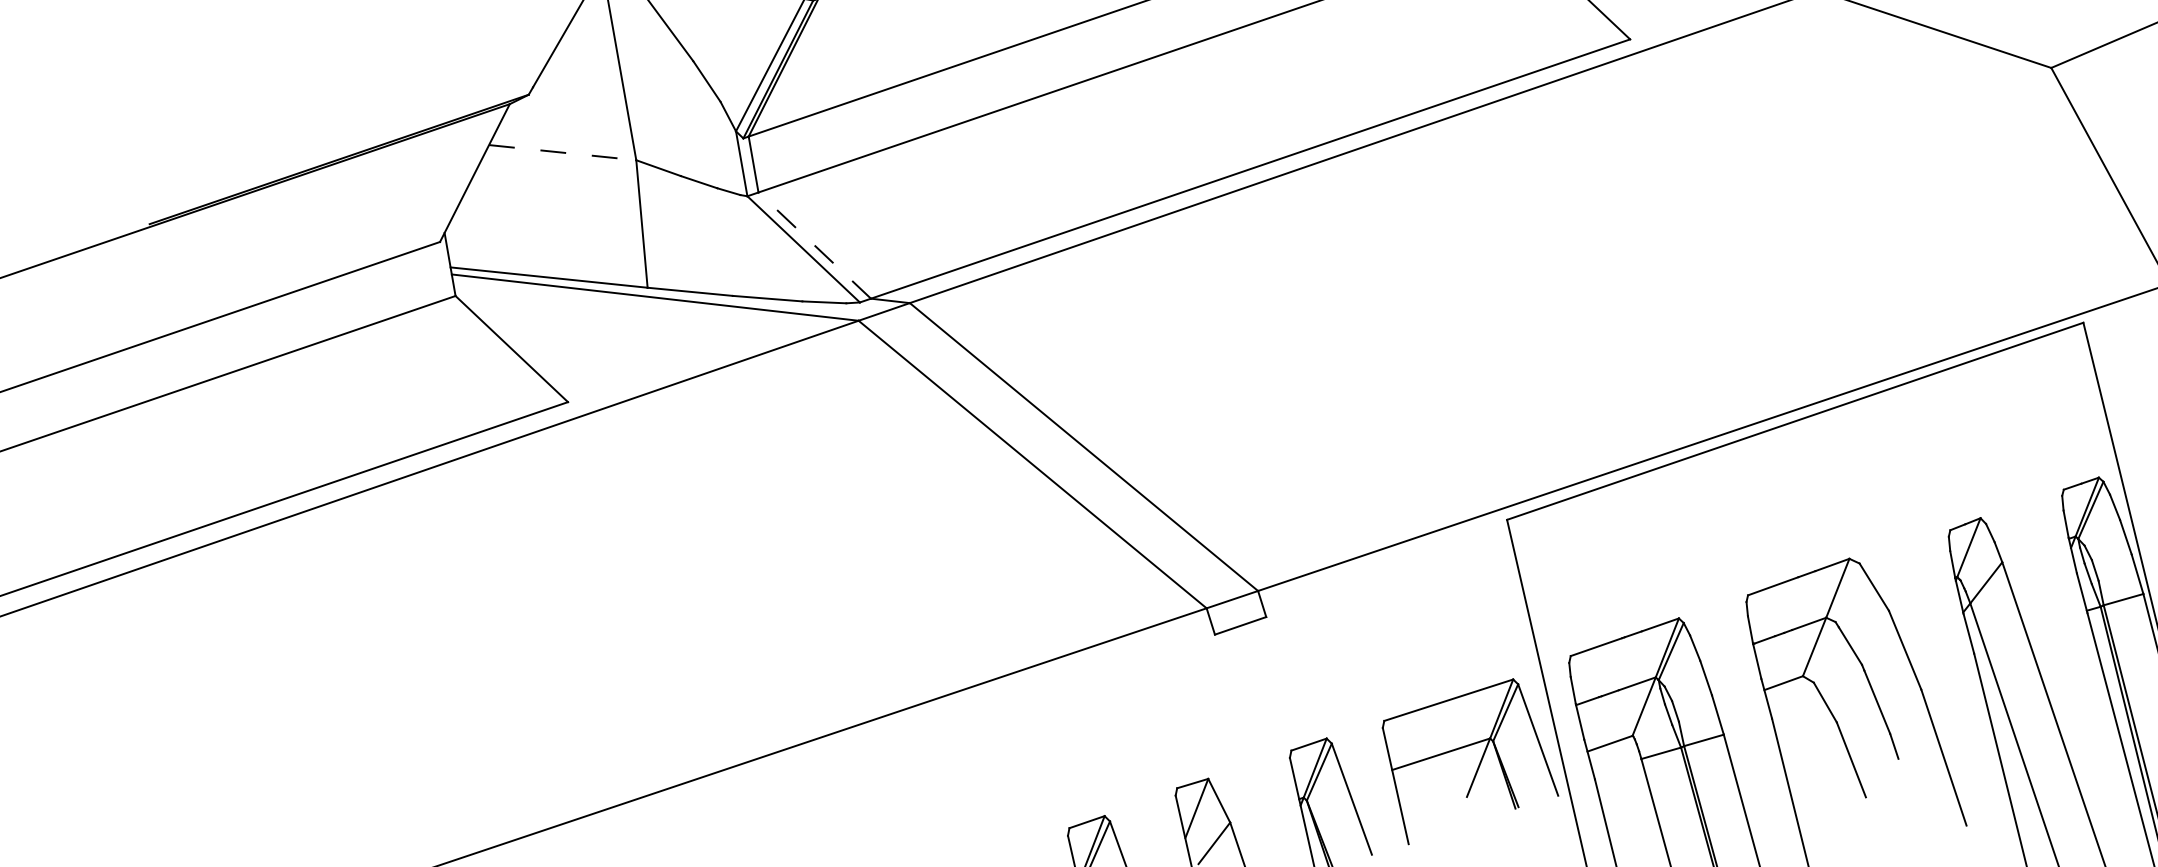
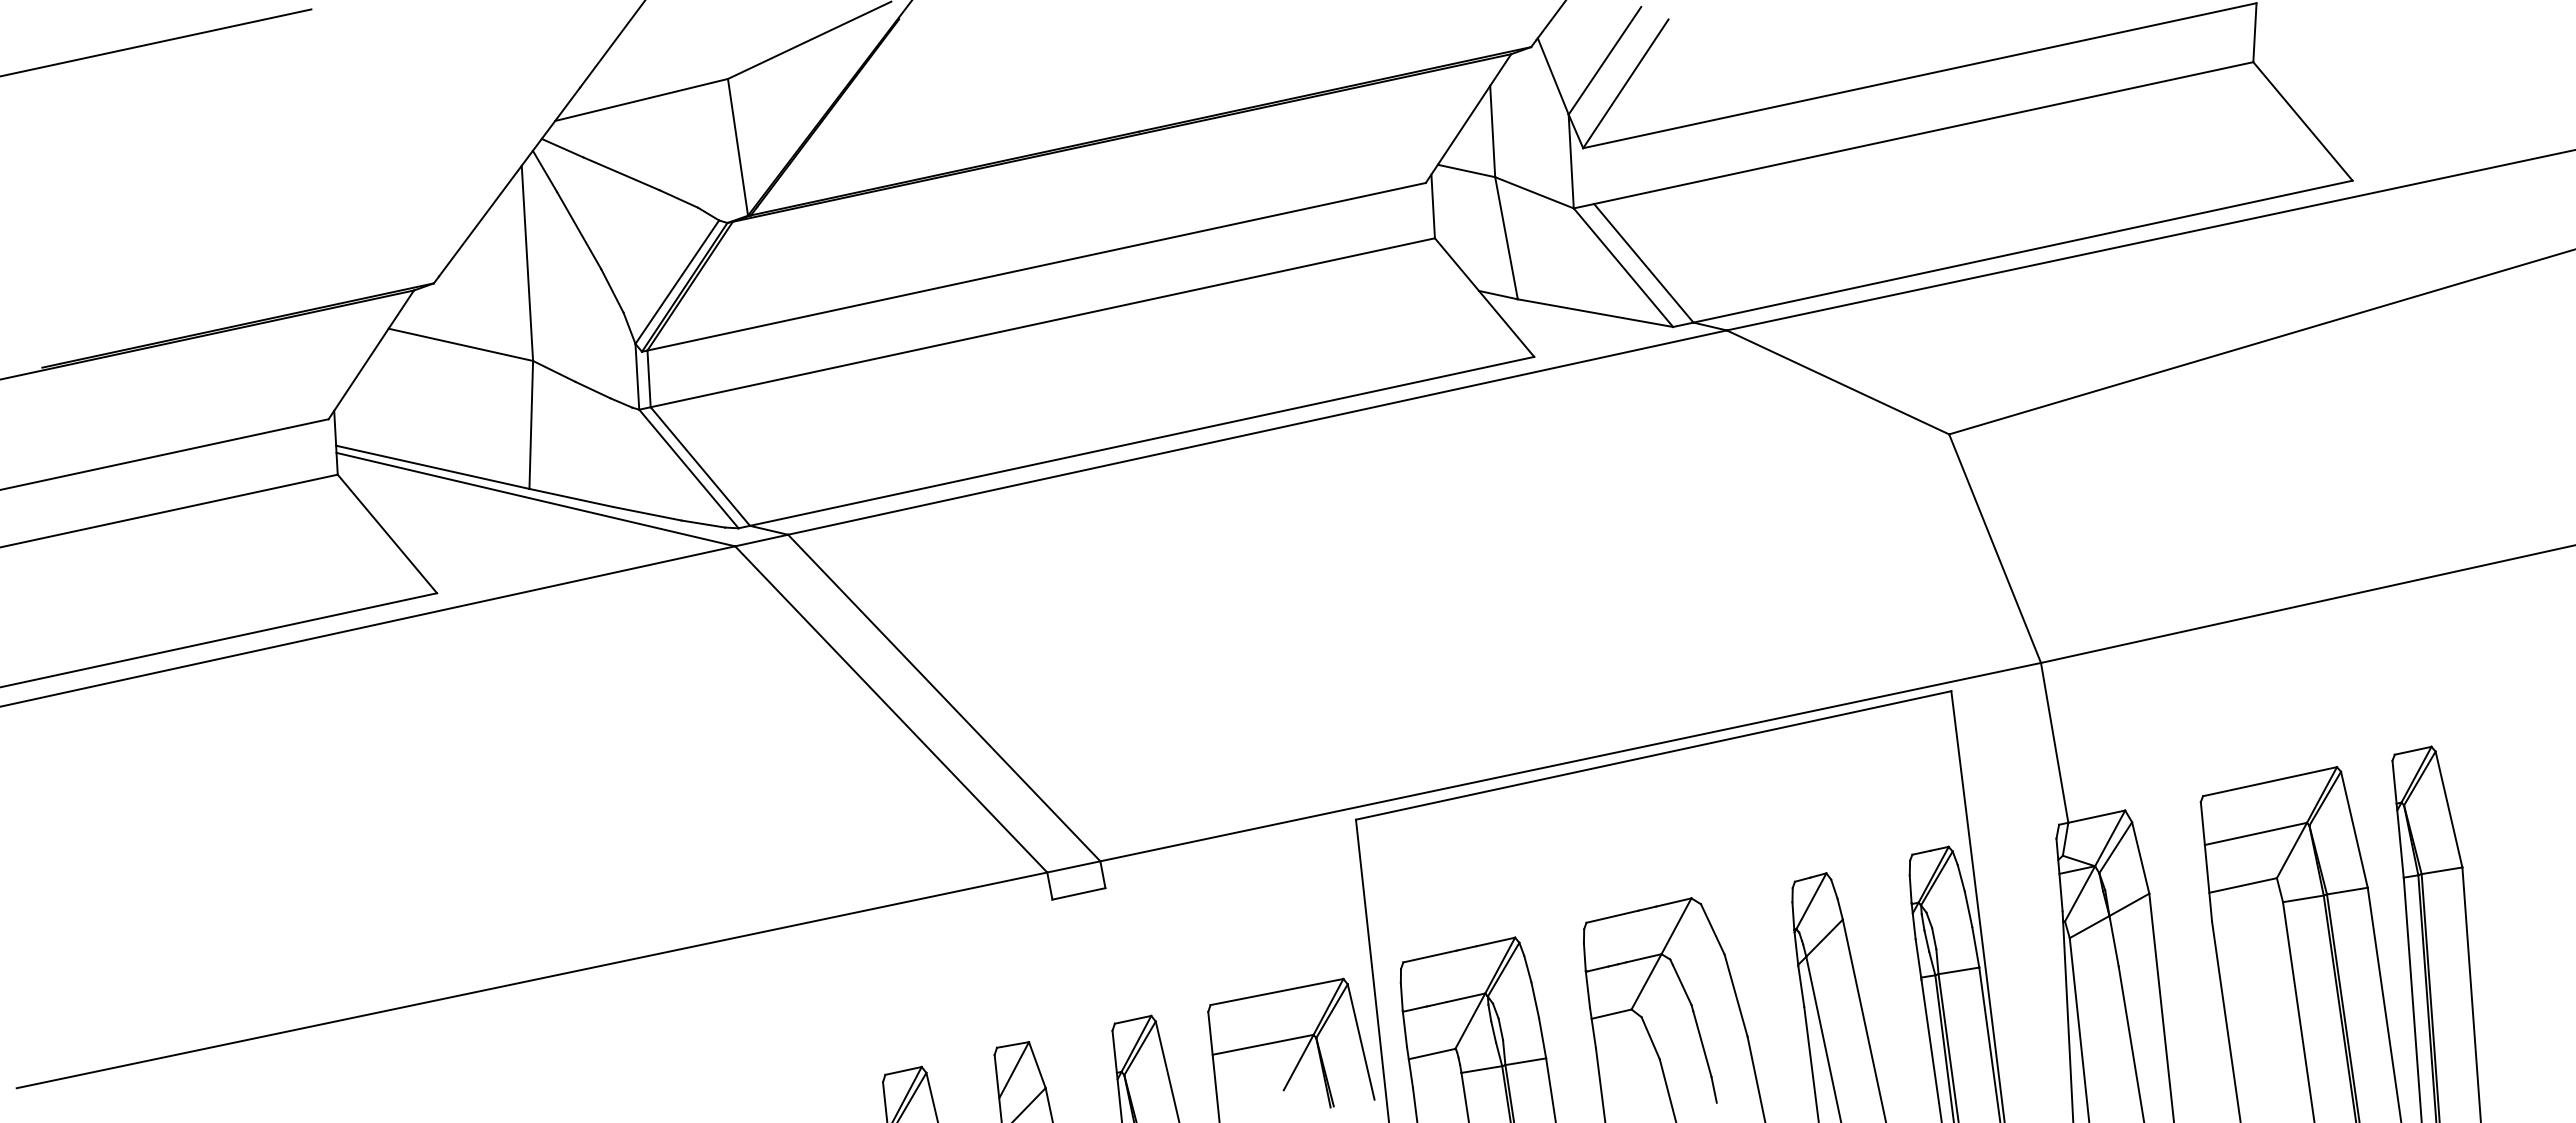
line: (562, 152) -> (460, 344), dashed -> solid
line: (814, 245) -> (700, 466), dashed -> solid

